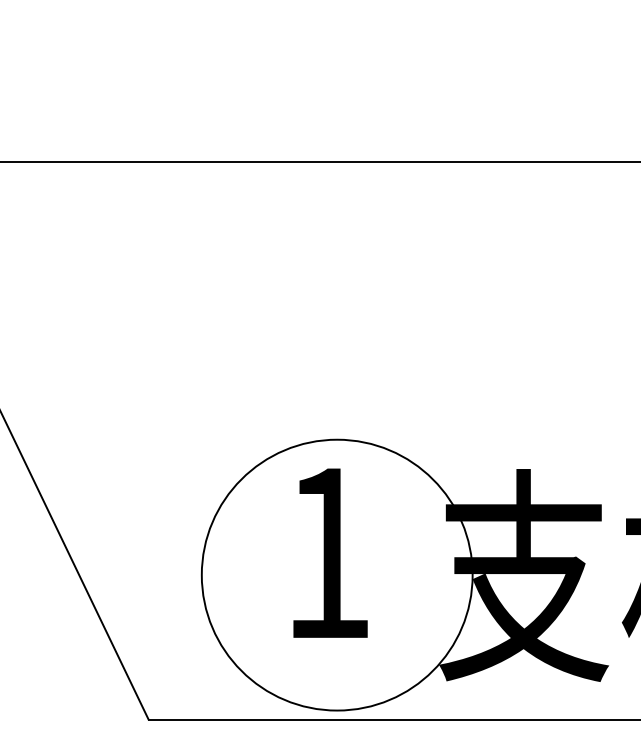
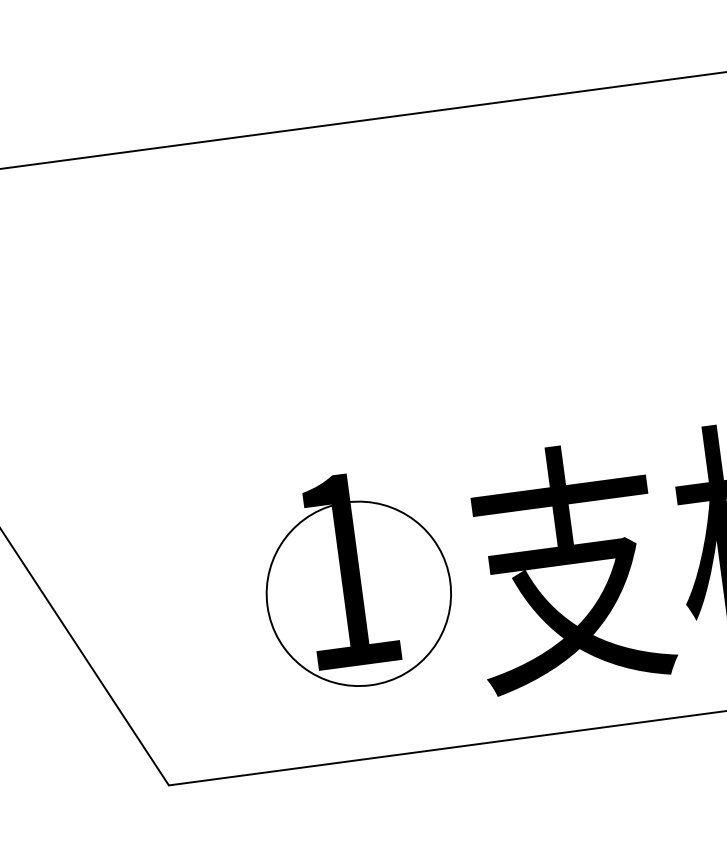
circle: (336, 574) -> (357, 593), size x0.6

